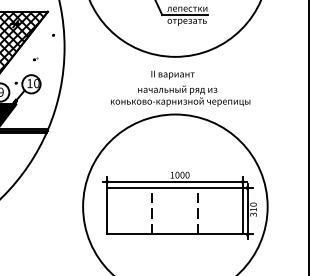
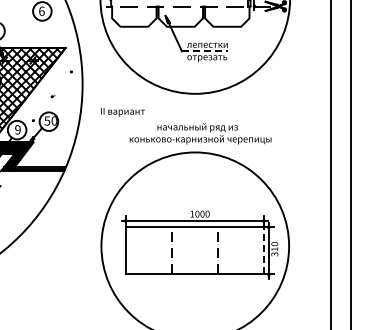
line: (185, 15) -> (205, 51), solid -> dashed
part: (172, 75) -> (122, 112), moved
text: (30, 83) -> (47, 120), 10 -> 50
line: (242, 210) -> (263, 250), solid -> dashed

